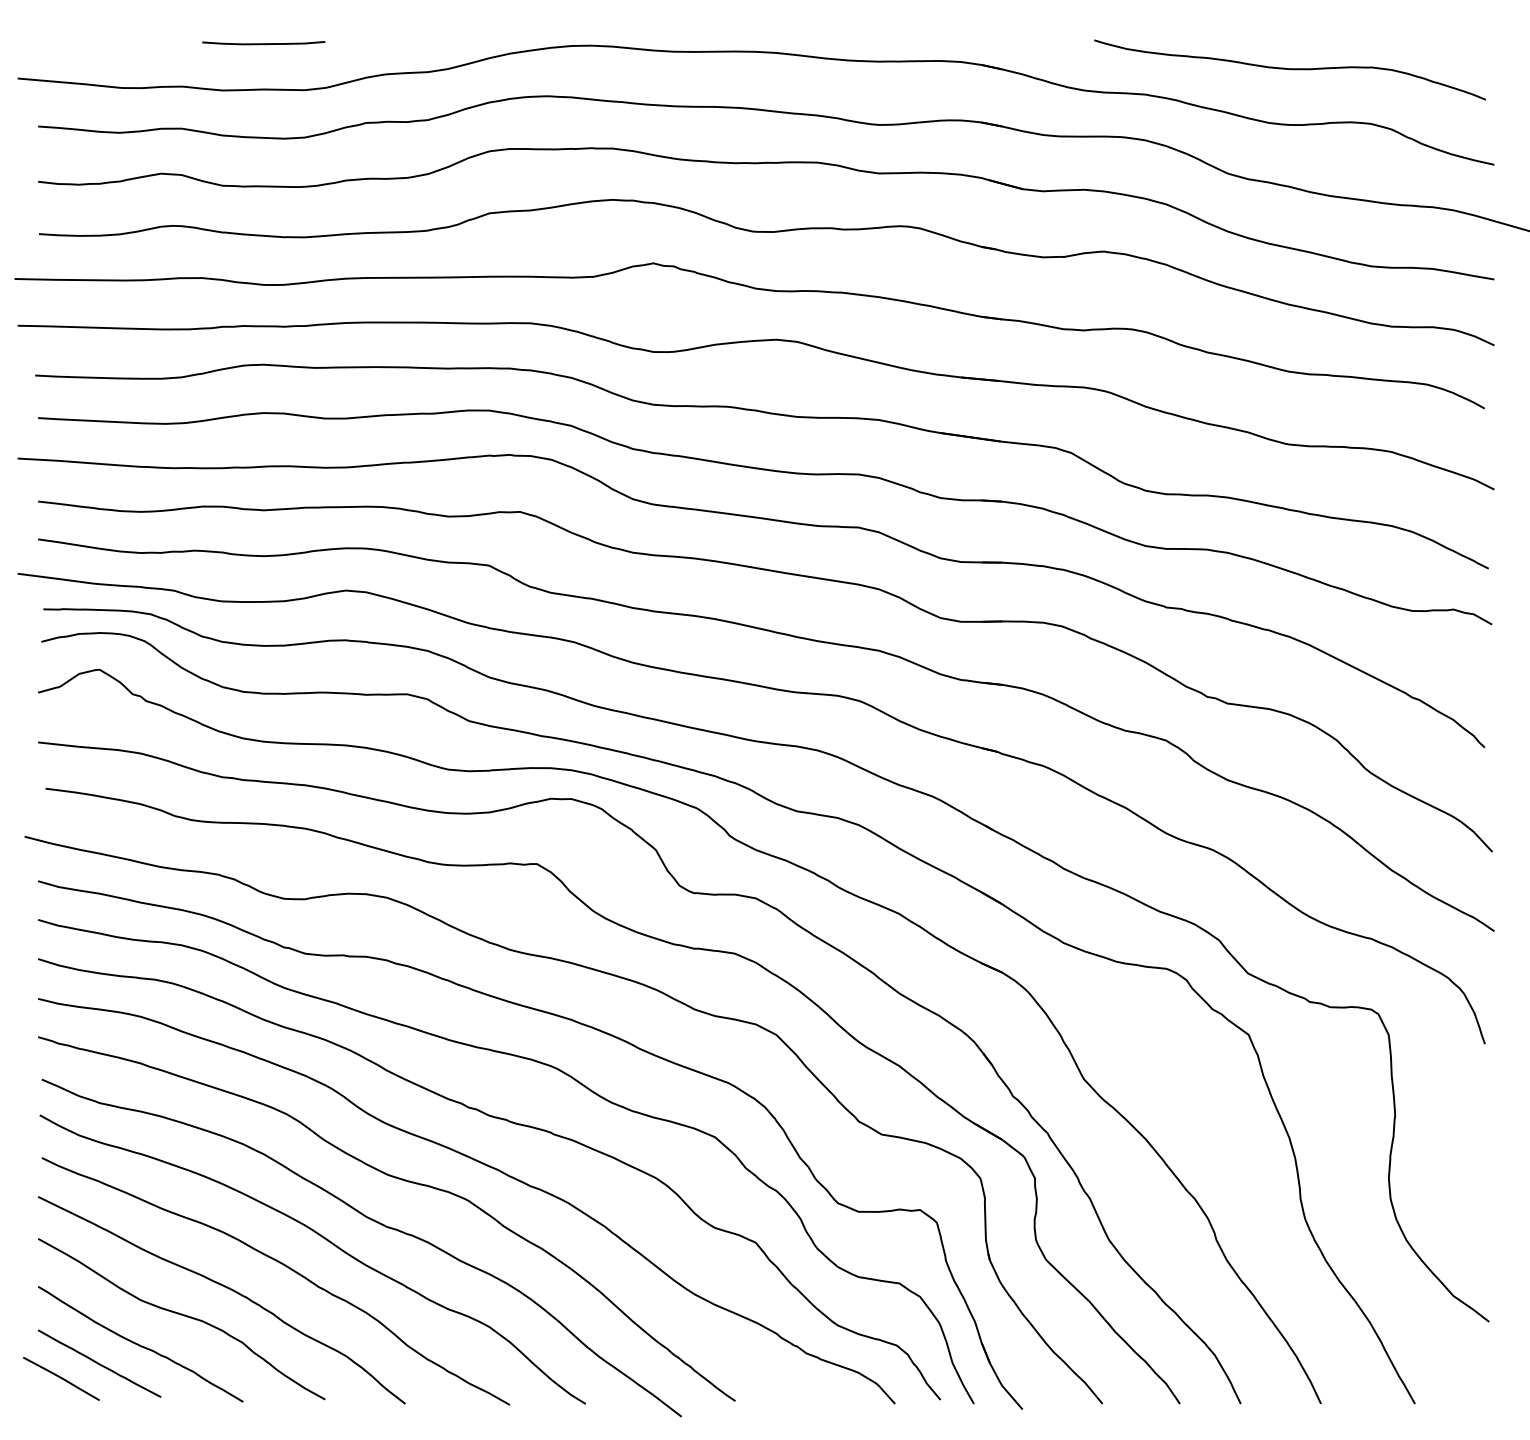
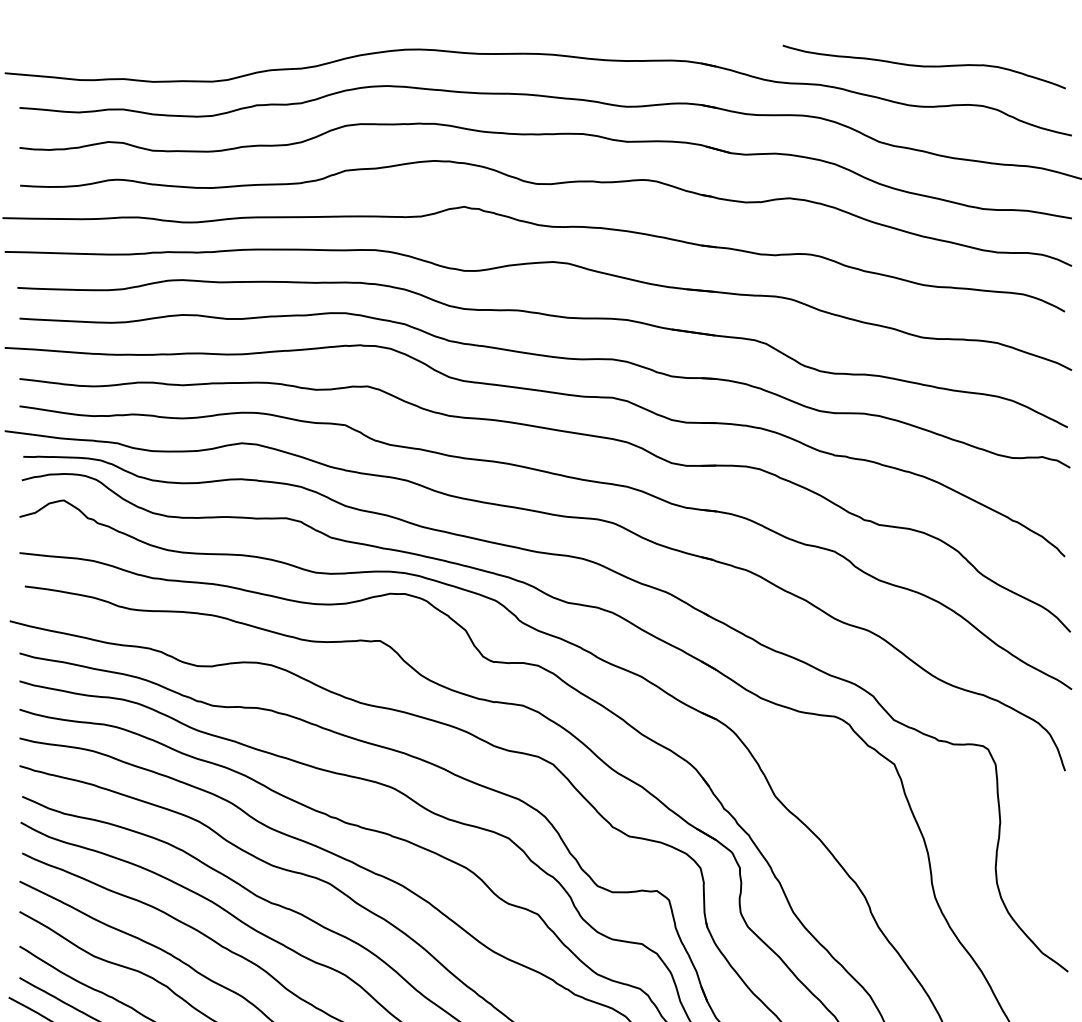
curve: (263, 43) -> (182, 47), removed

